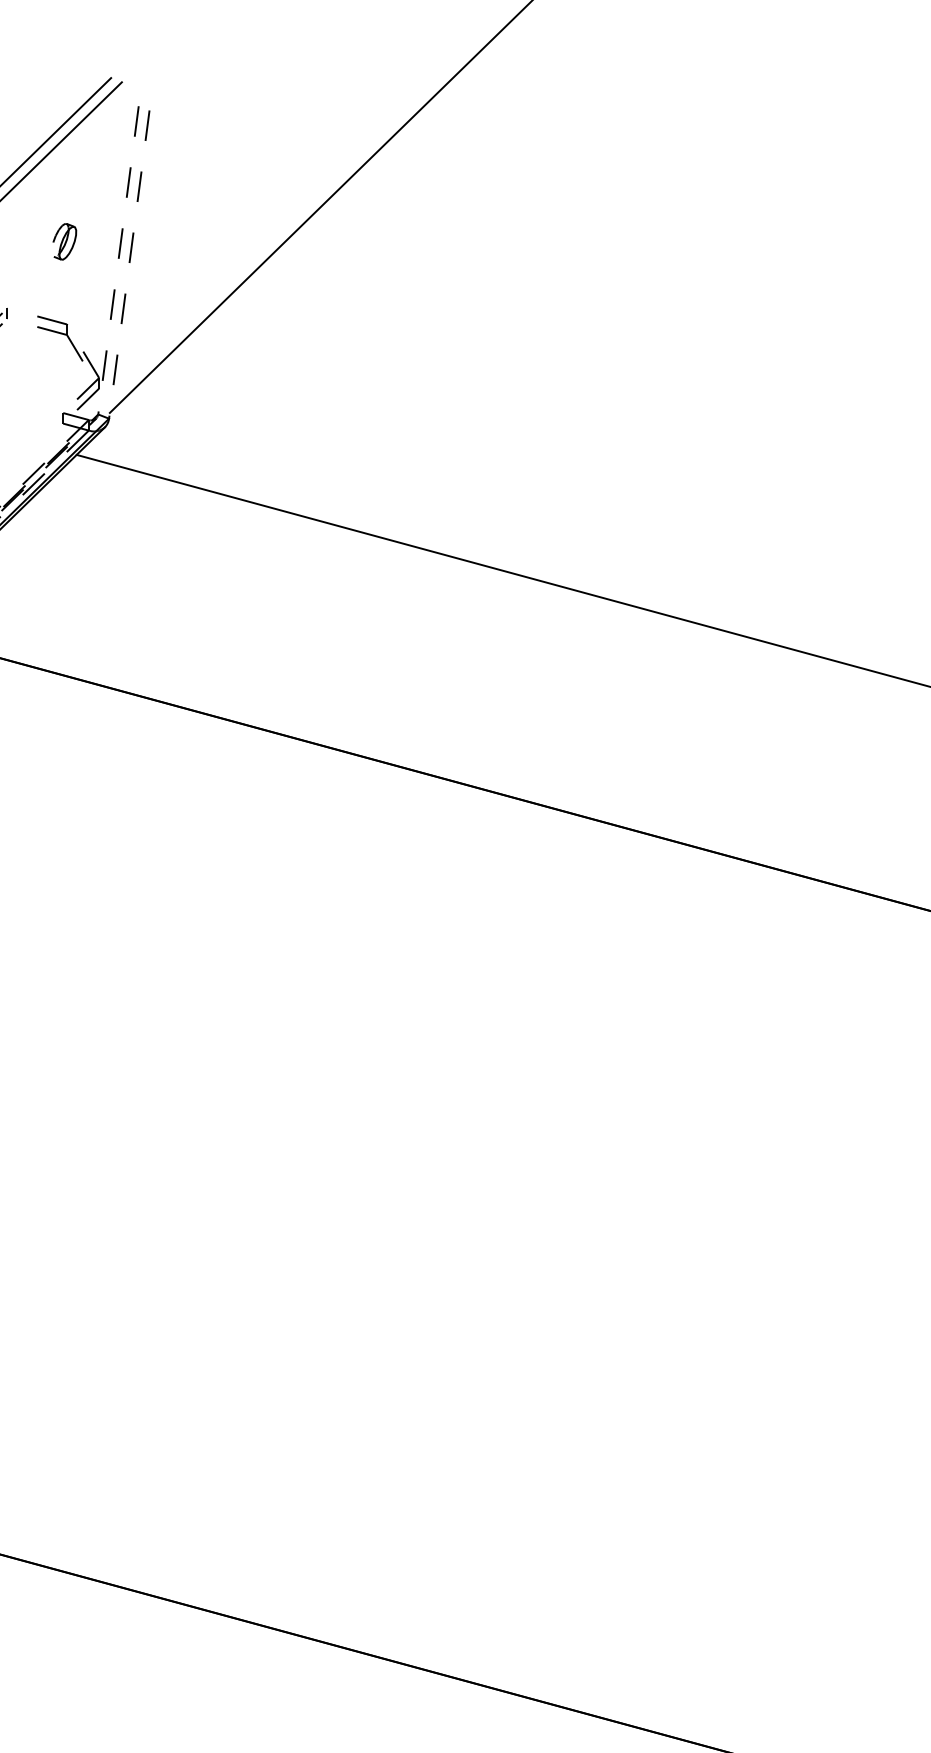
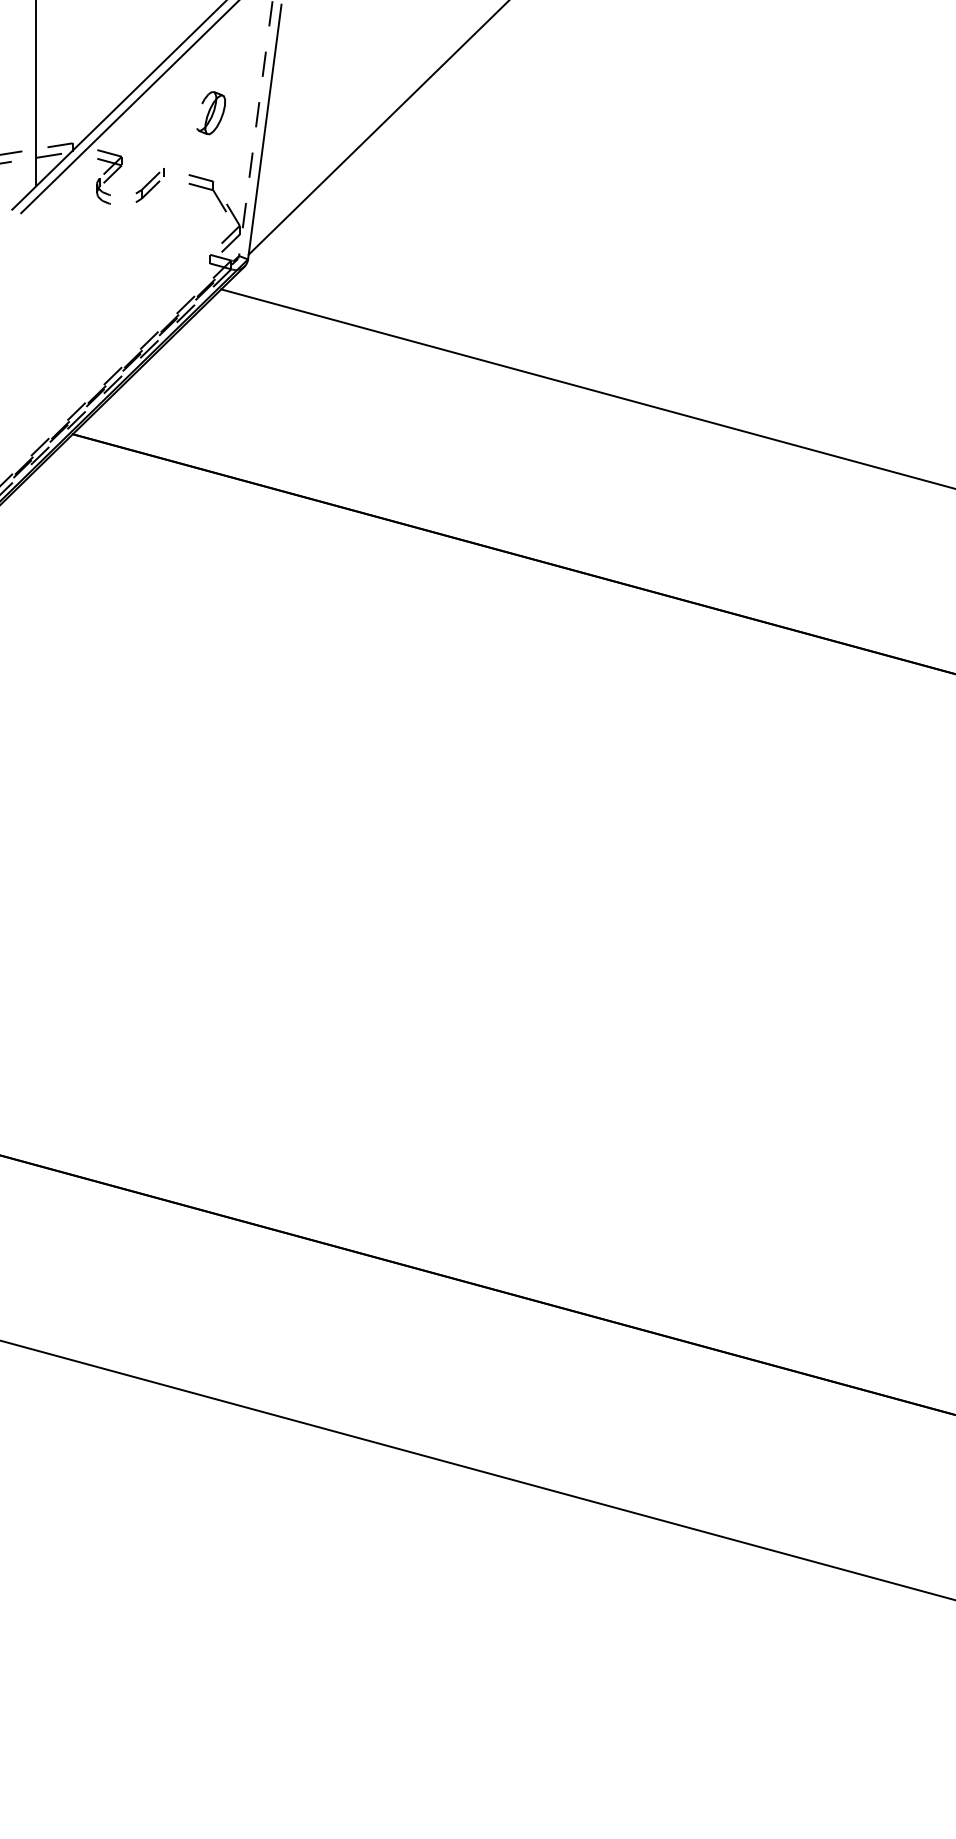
part: (63, 242) -> (210, 113), size x1.43
line: (128, 265) -> (264, 132), dashed -> solid

